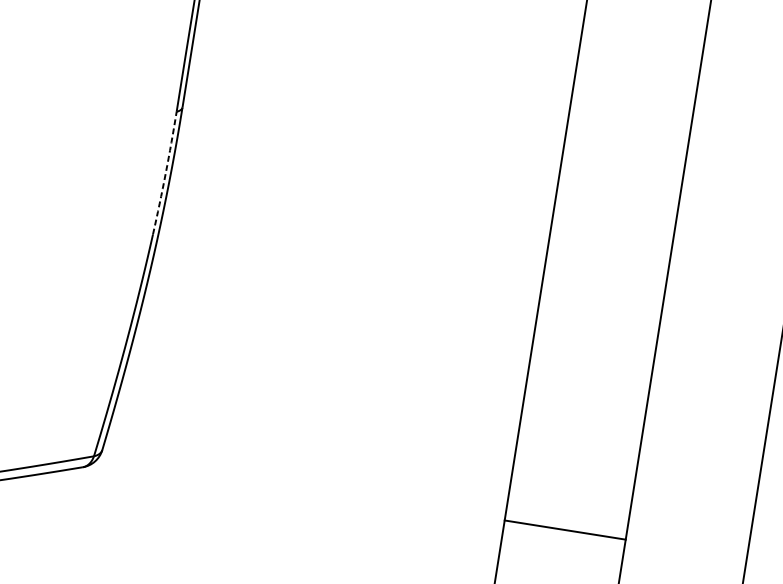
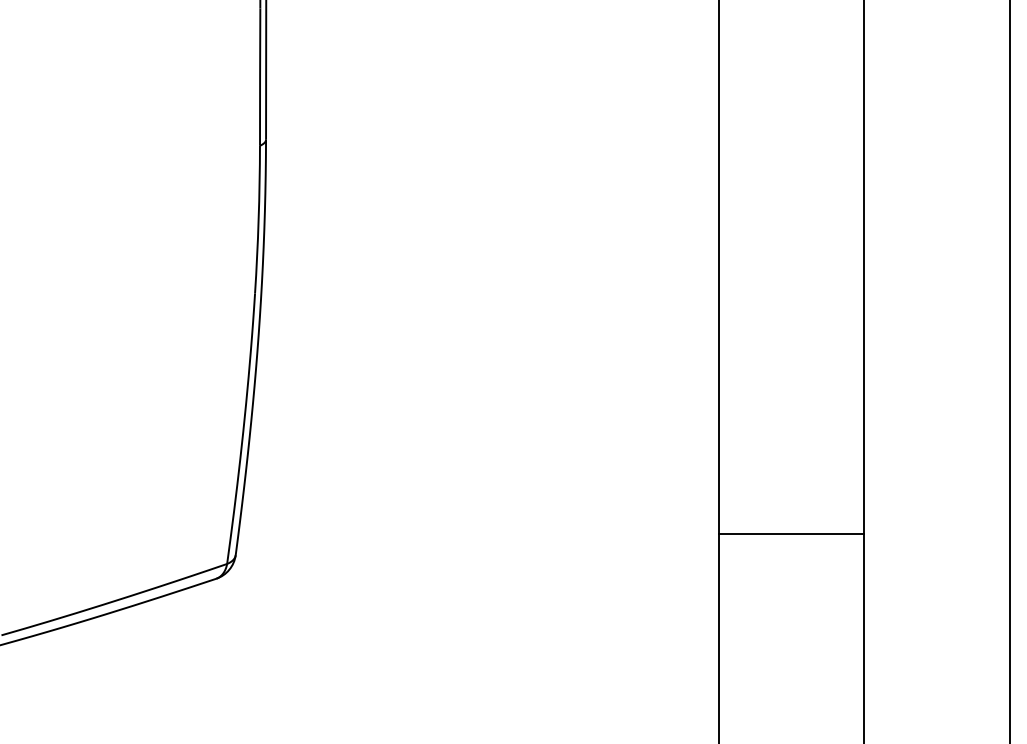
arc: (165, 173) -> (258, 219), dashed -> solid
line: (564, 529) -> (791, 533), moved

